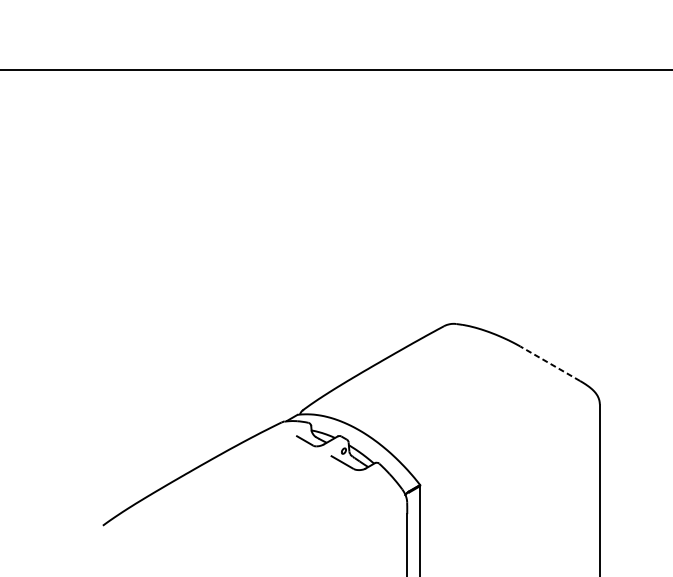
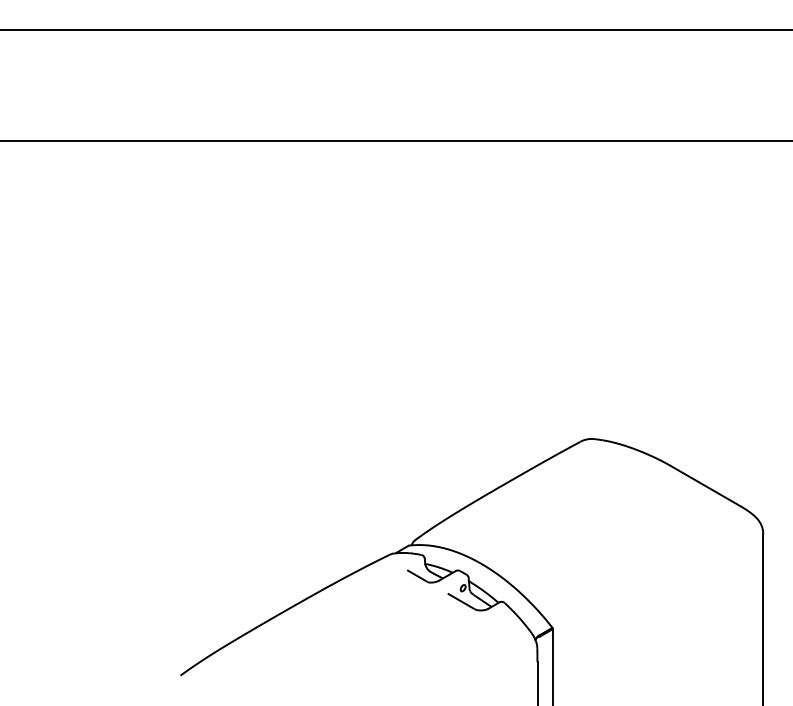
line: (550, 363) -> (705, 485), dashed -> solid

